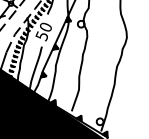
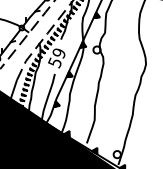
text: (45, 28) -> (58, 54), 50 -> 59

